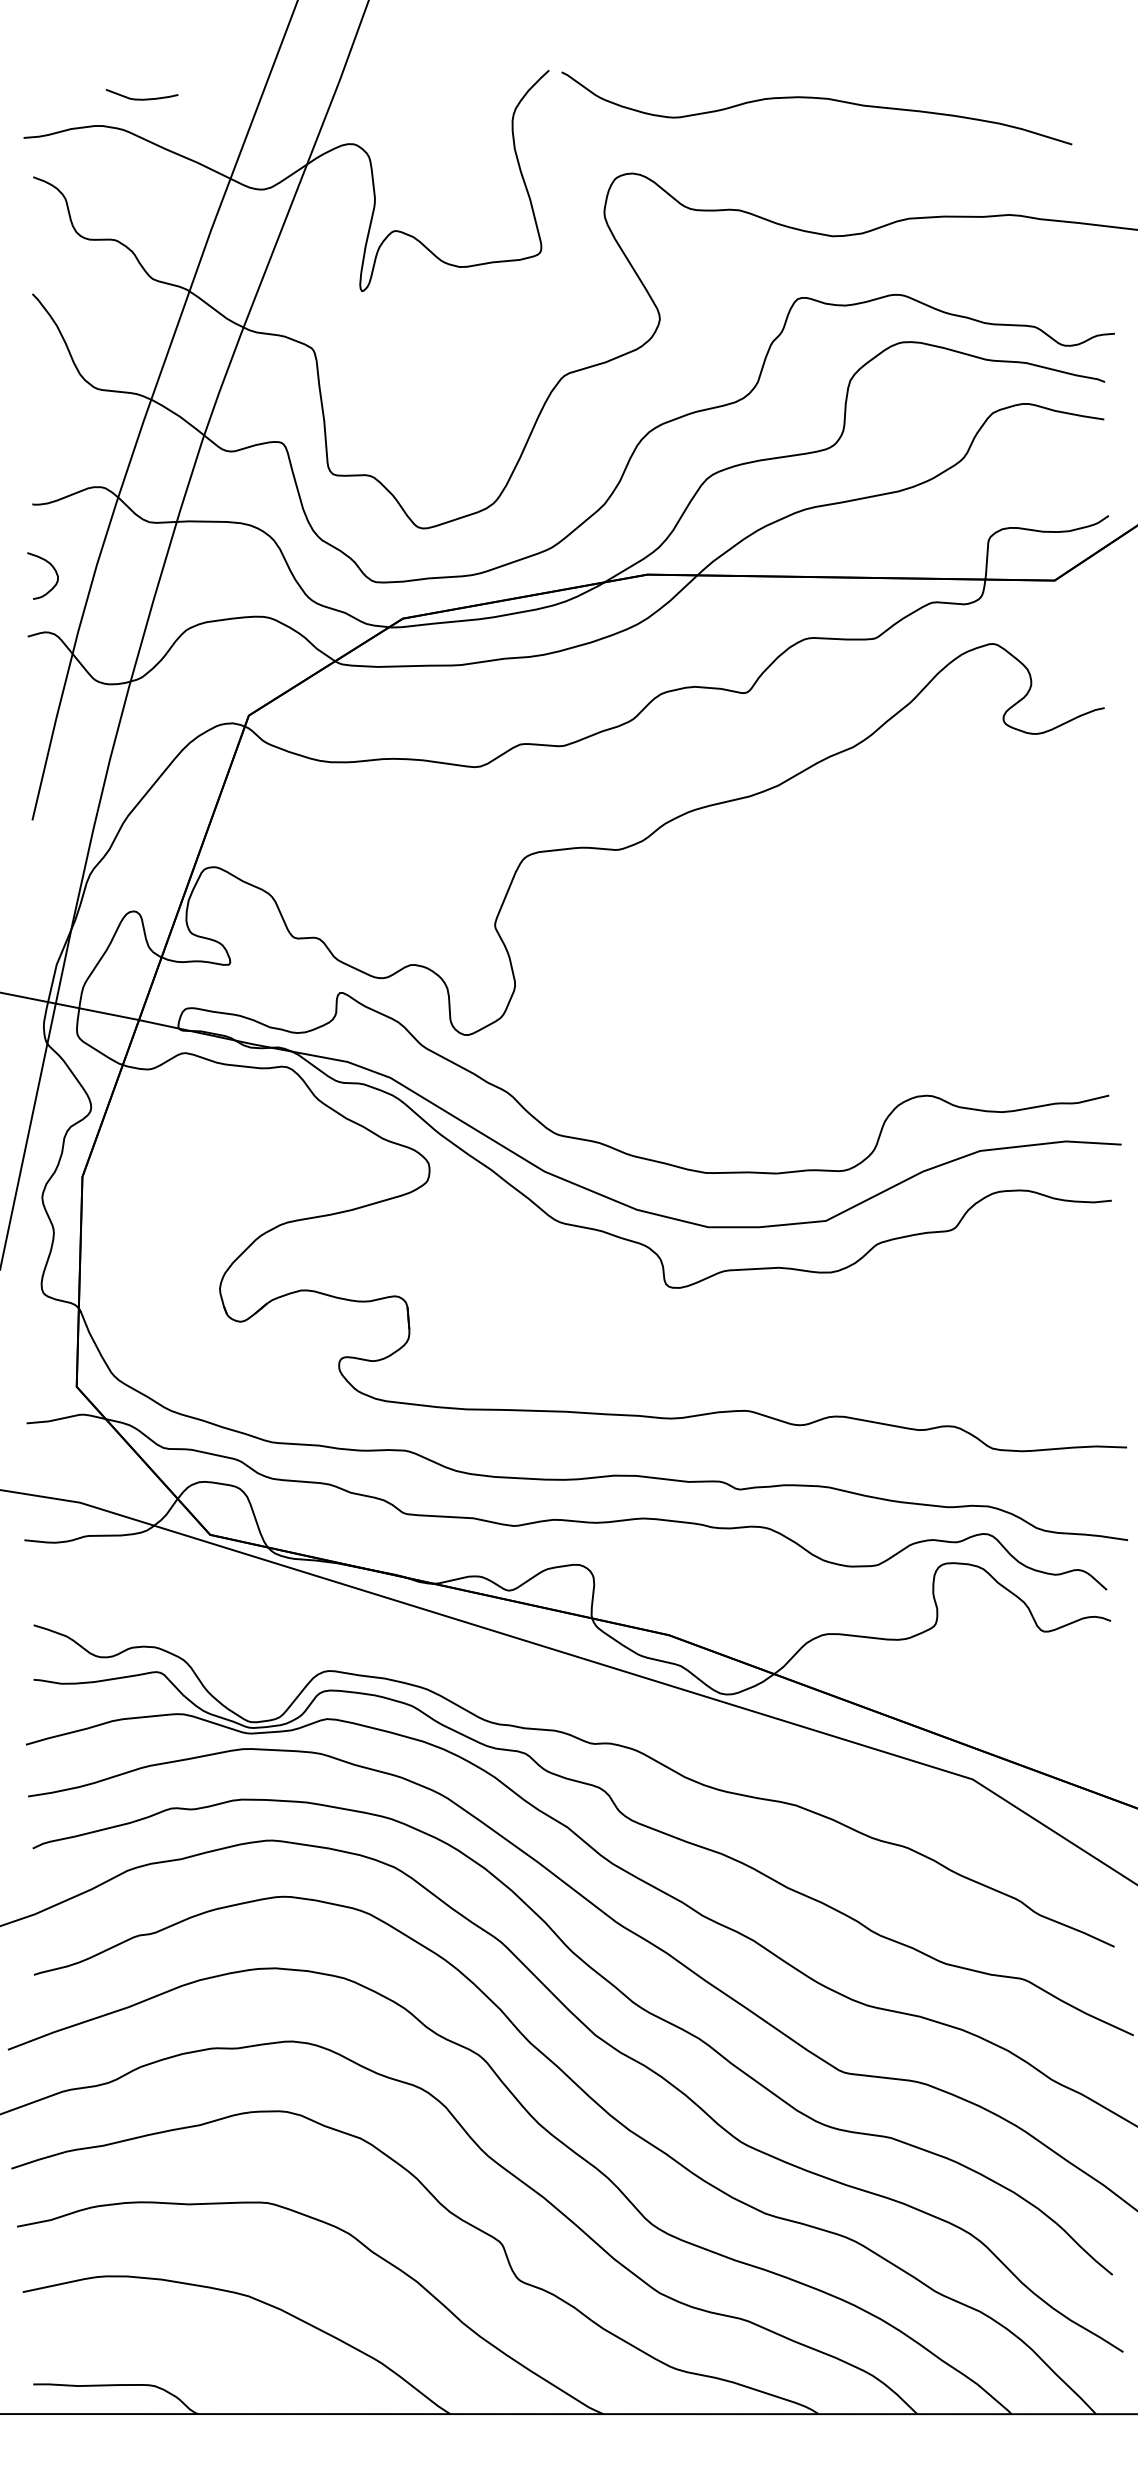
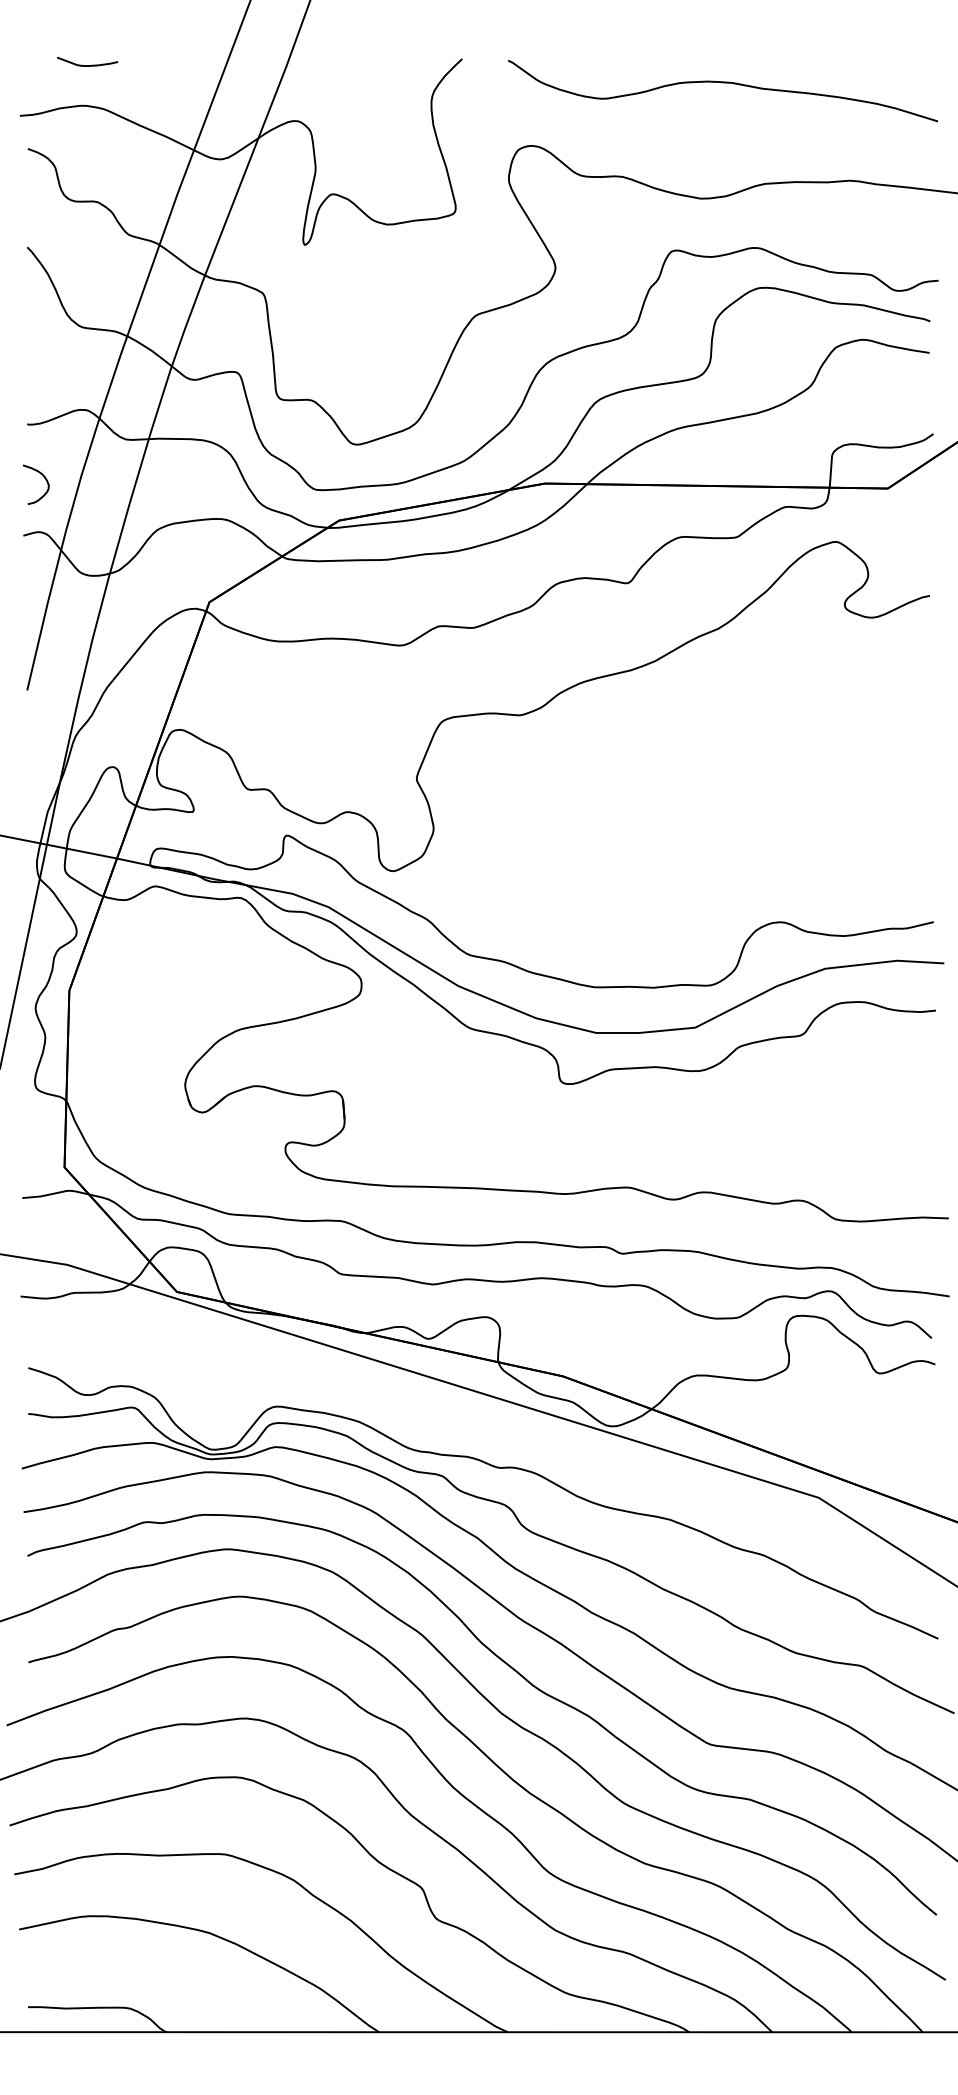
curve: (141, 98) -> (87, 65), moved
curve: (818, 99) -> (724, 83), moved

